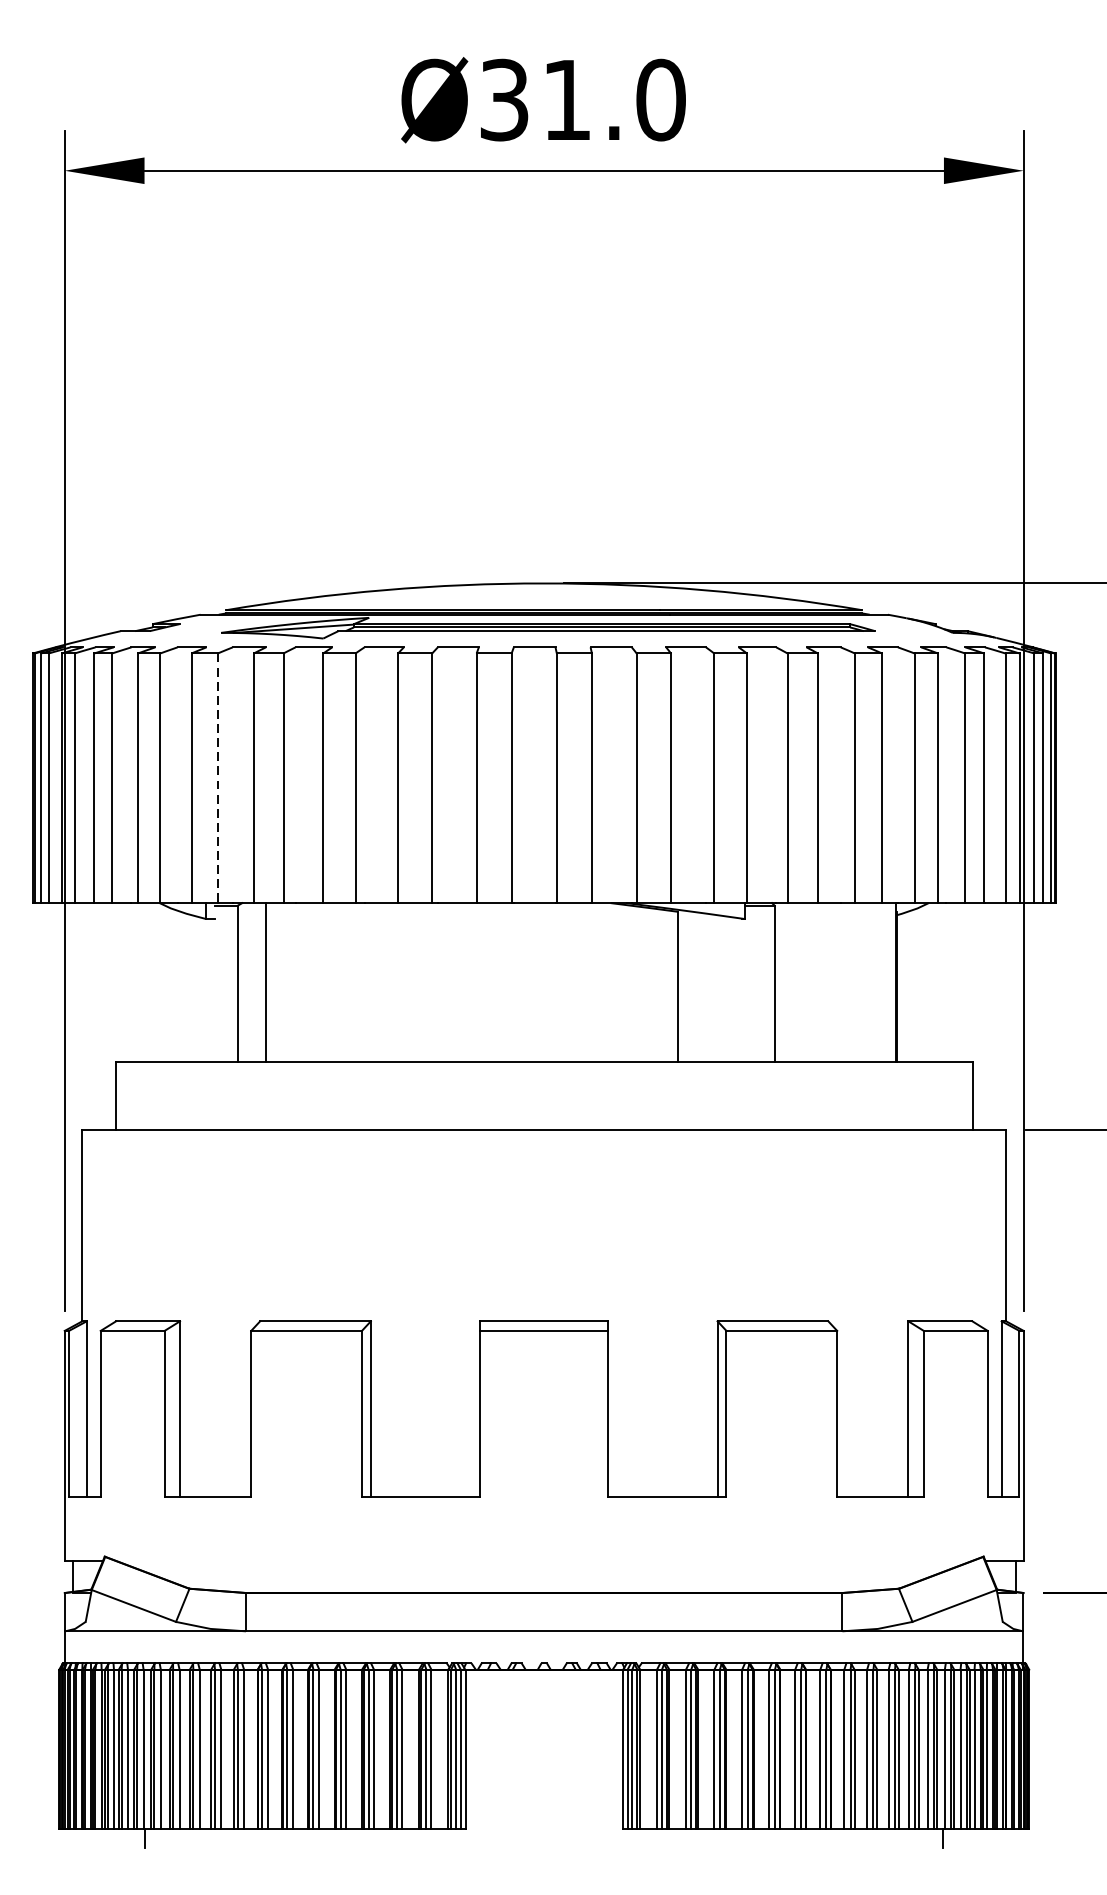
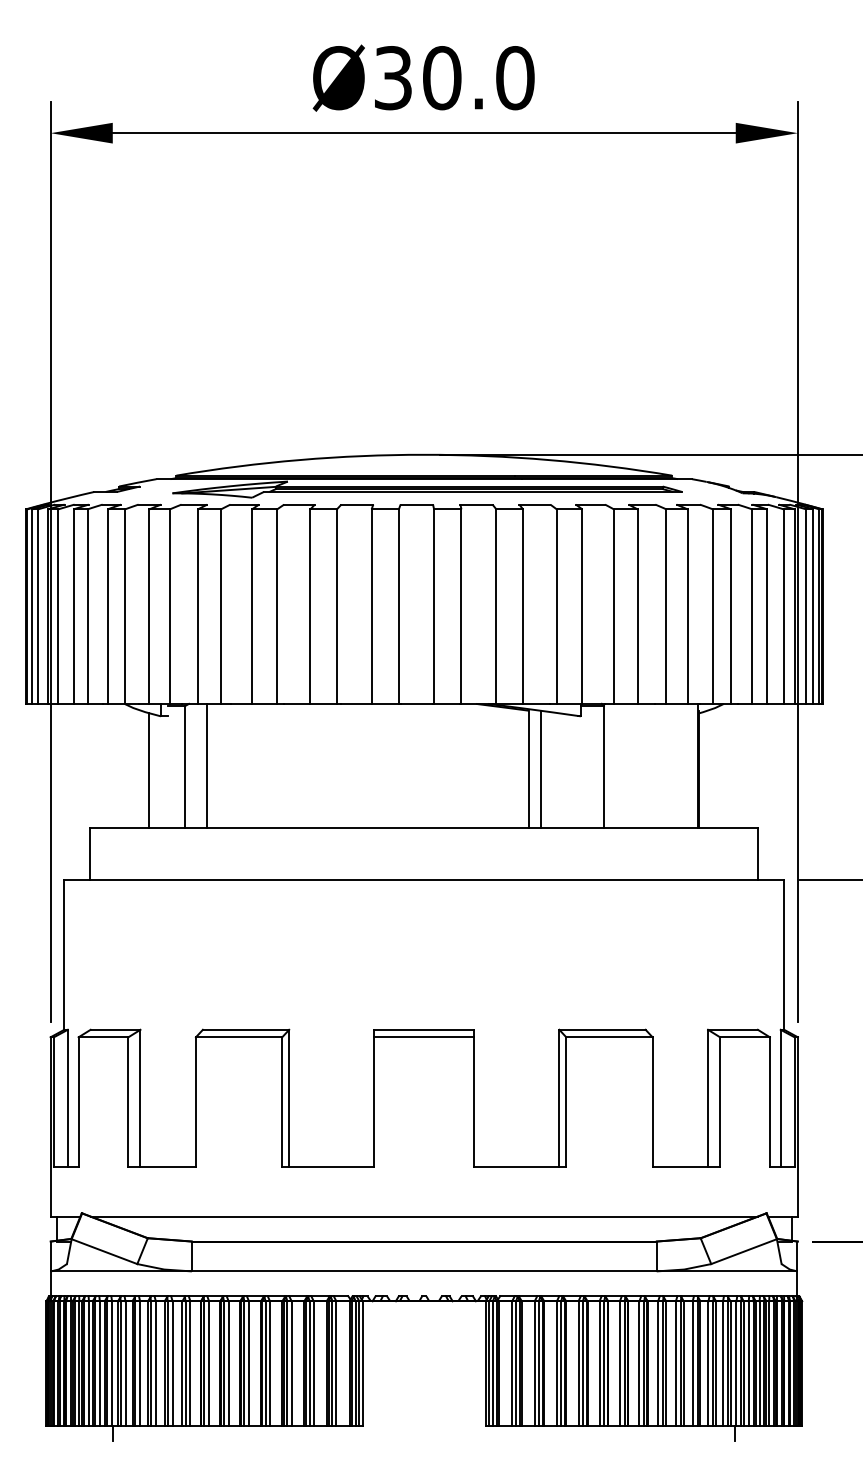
text: (567, 100) -> (442, 78), Ø31.0 -> Ø30.0
line: (217, 779) -> (169, 607), dashed -> solid
line: (694, 987) -> (541, 769), added
line: (191, 988) -> (149, 770), added
line: (543, 1560) -> (423, 1216), added

